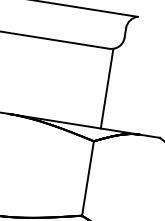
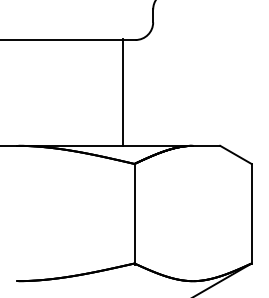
line: (106, 88) -> (122, 92), moved

